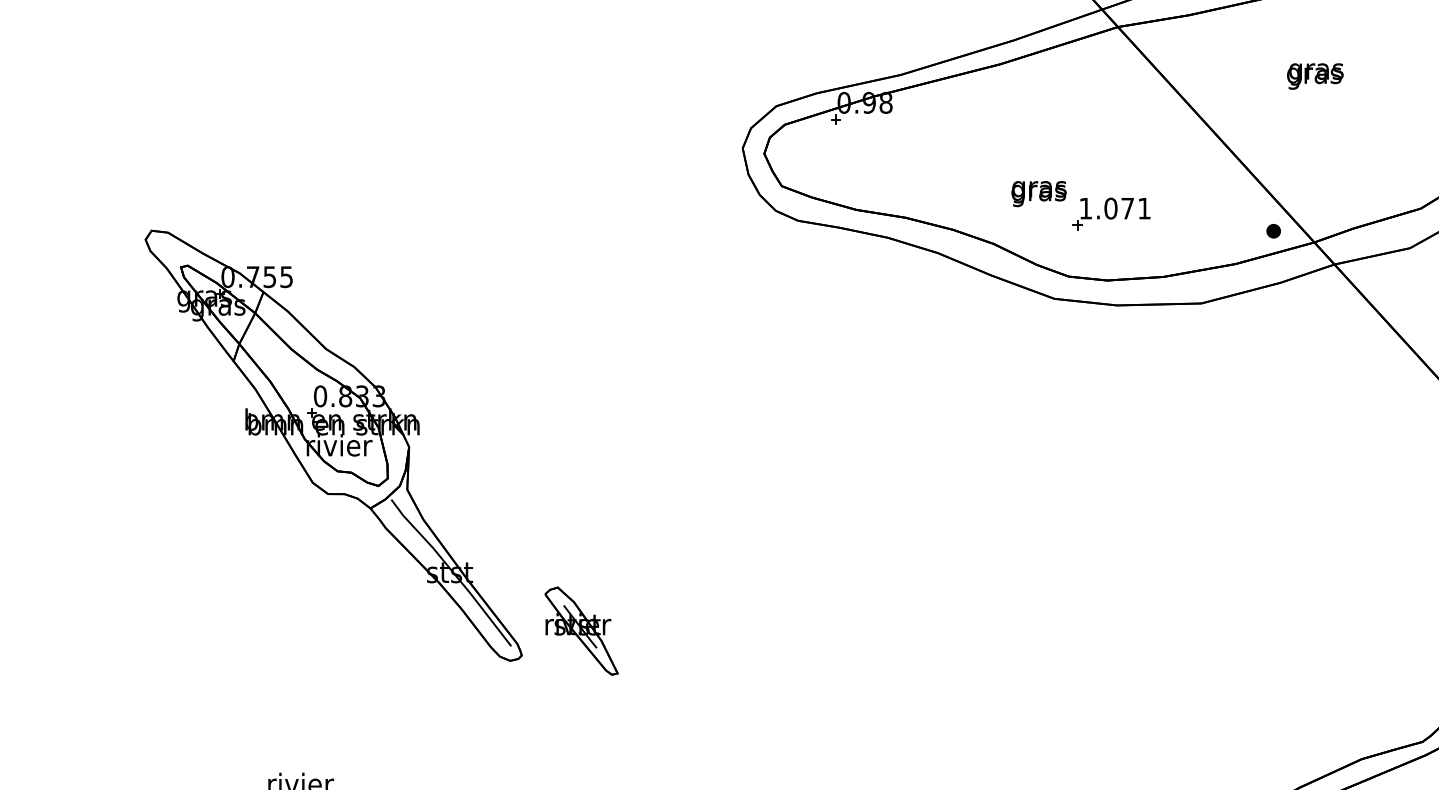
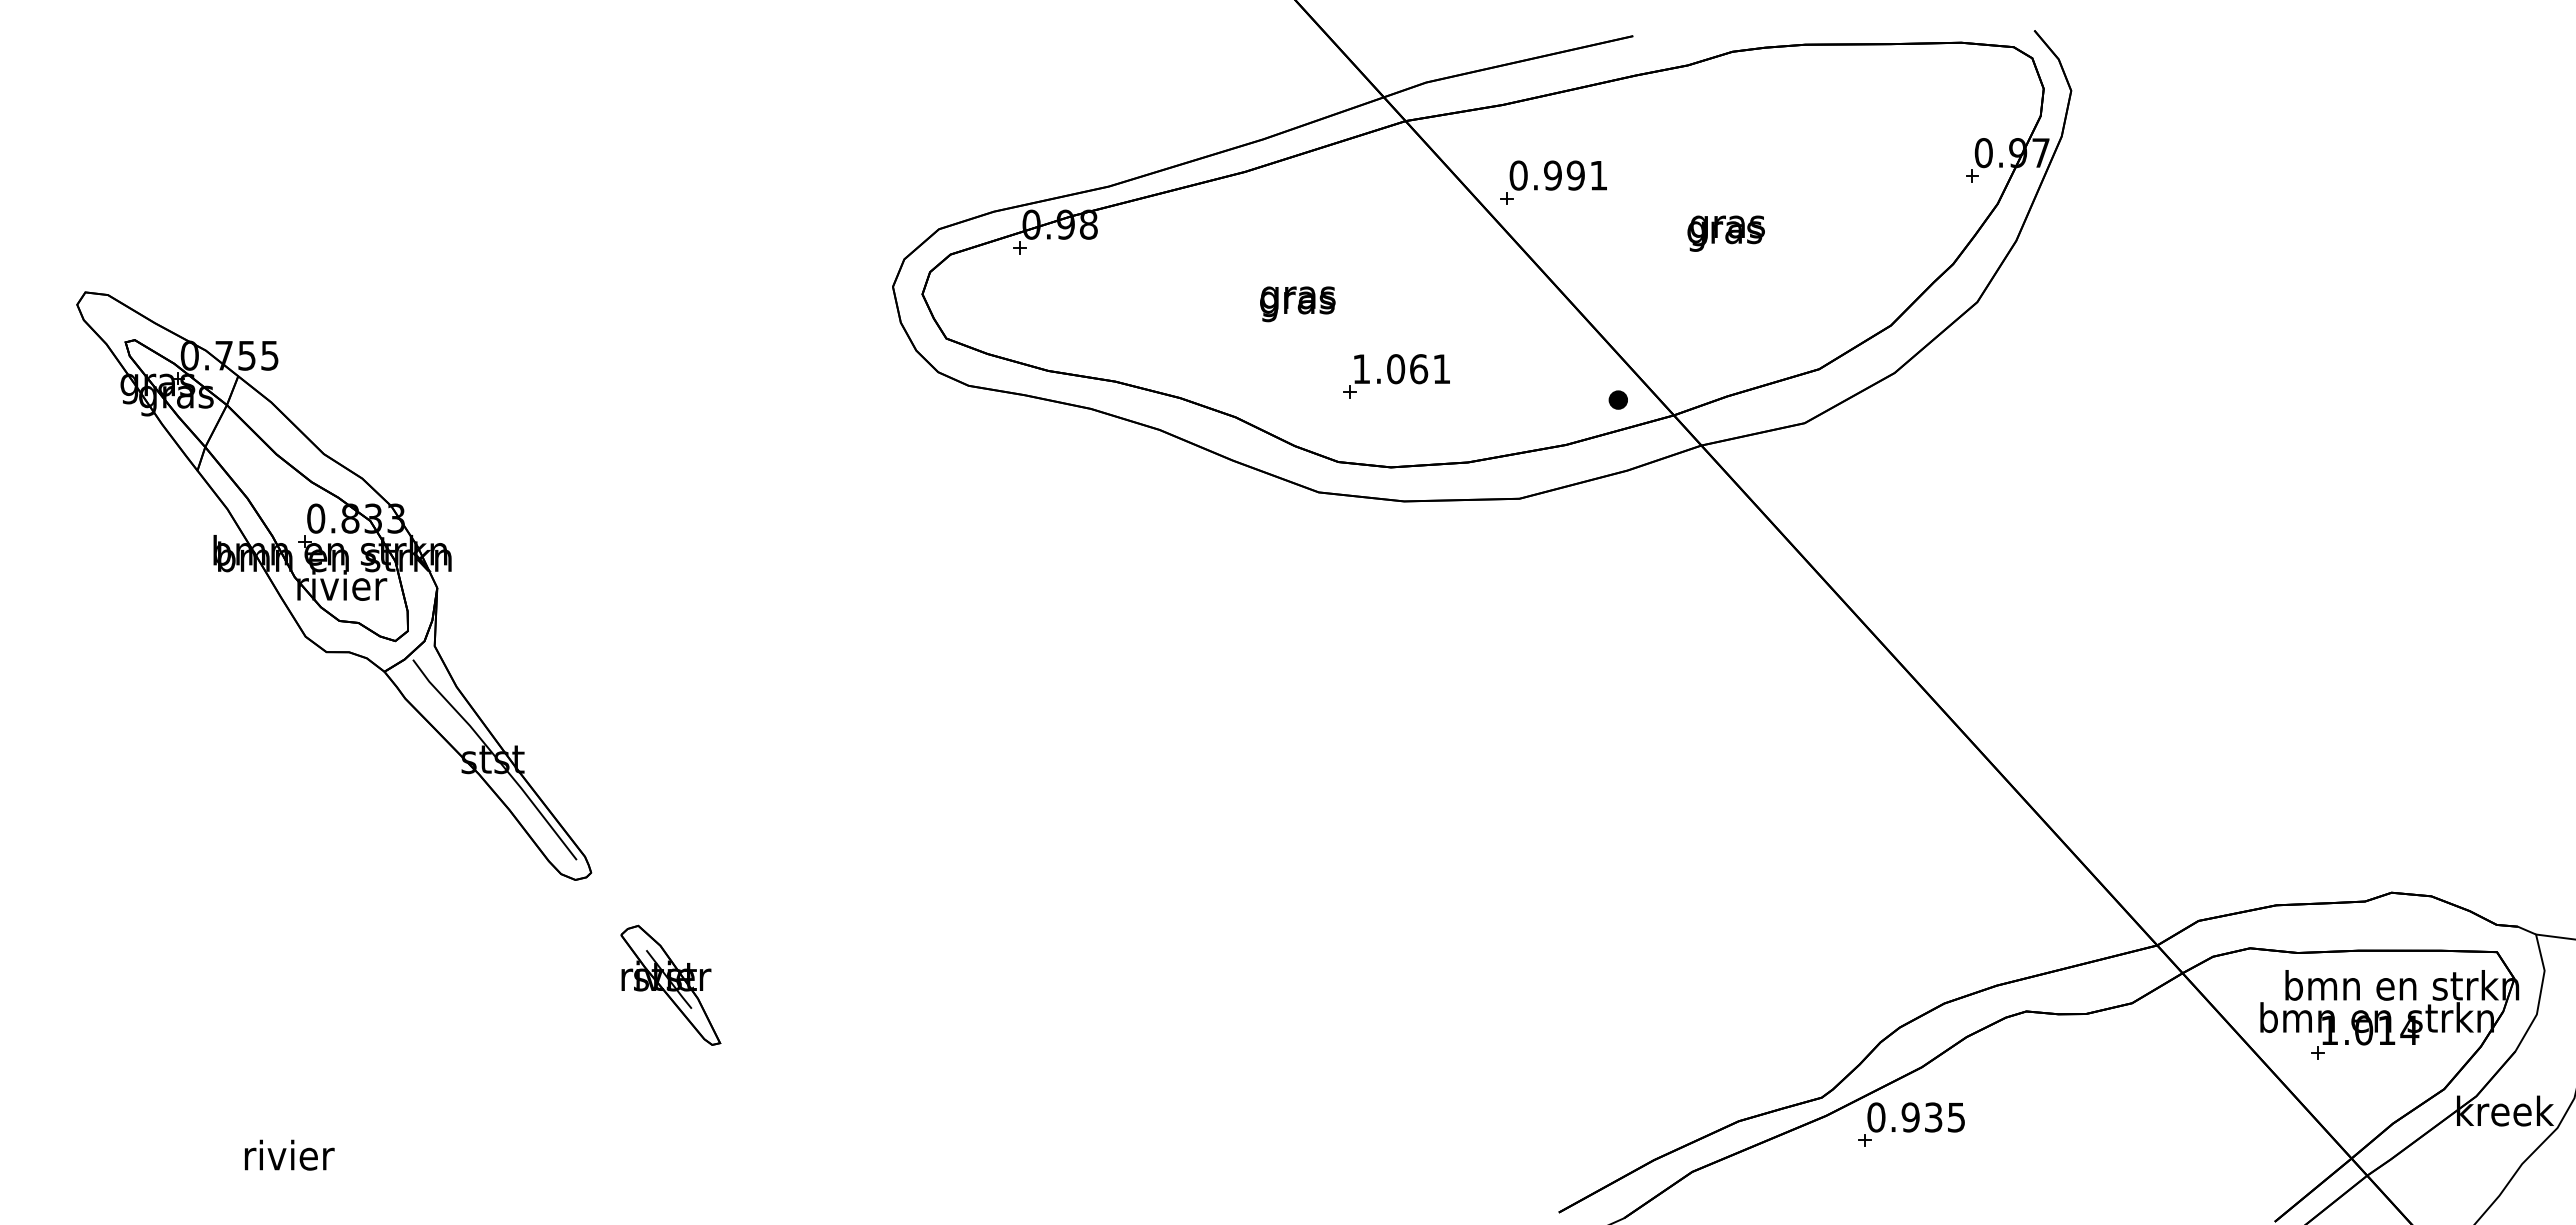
part: (1226, 71) -> (1553, 182), added
text: (1314, 76) -> (1725, 233), moved
text: (1038, 194) -> (1297, 304), moved
text: (1128, 208) -> (1419, 369), 1.071 -> 1.061
part: (333, 445) -> (334, 585), moved
part: (581, 630) -> (670, 984), moved

